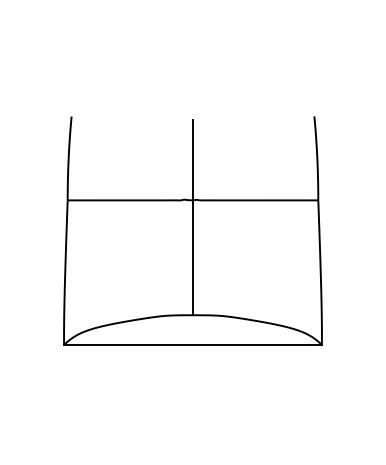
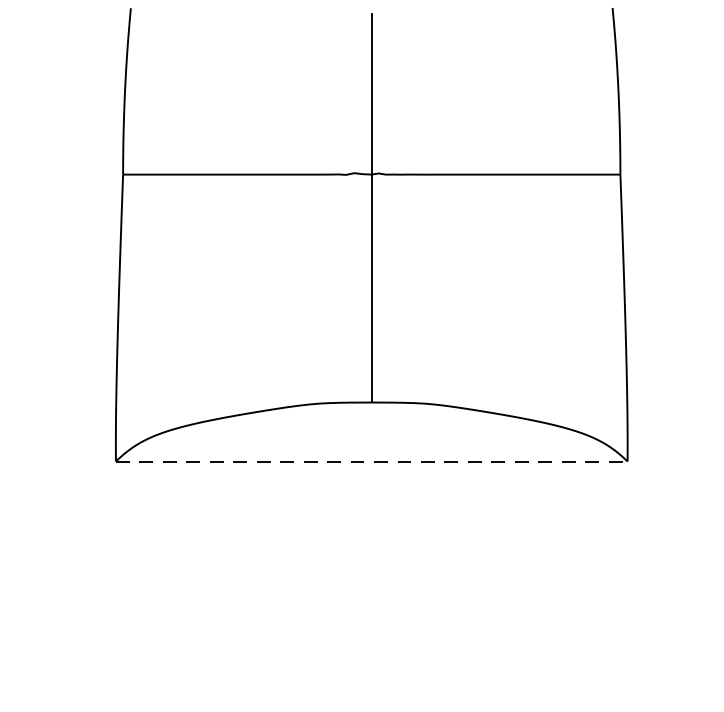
line: (193, 344) -> (372, 460), solid -> dashed

